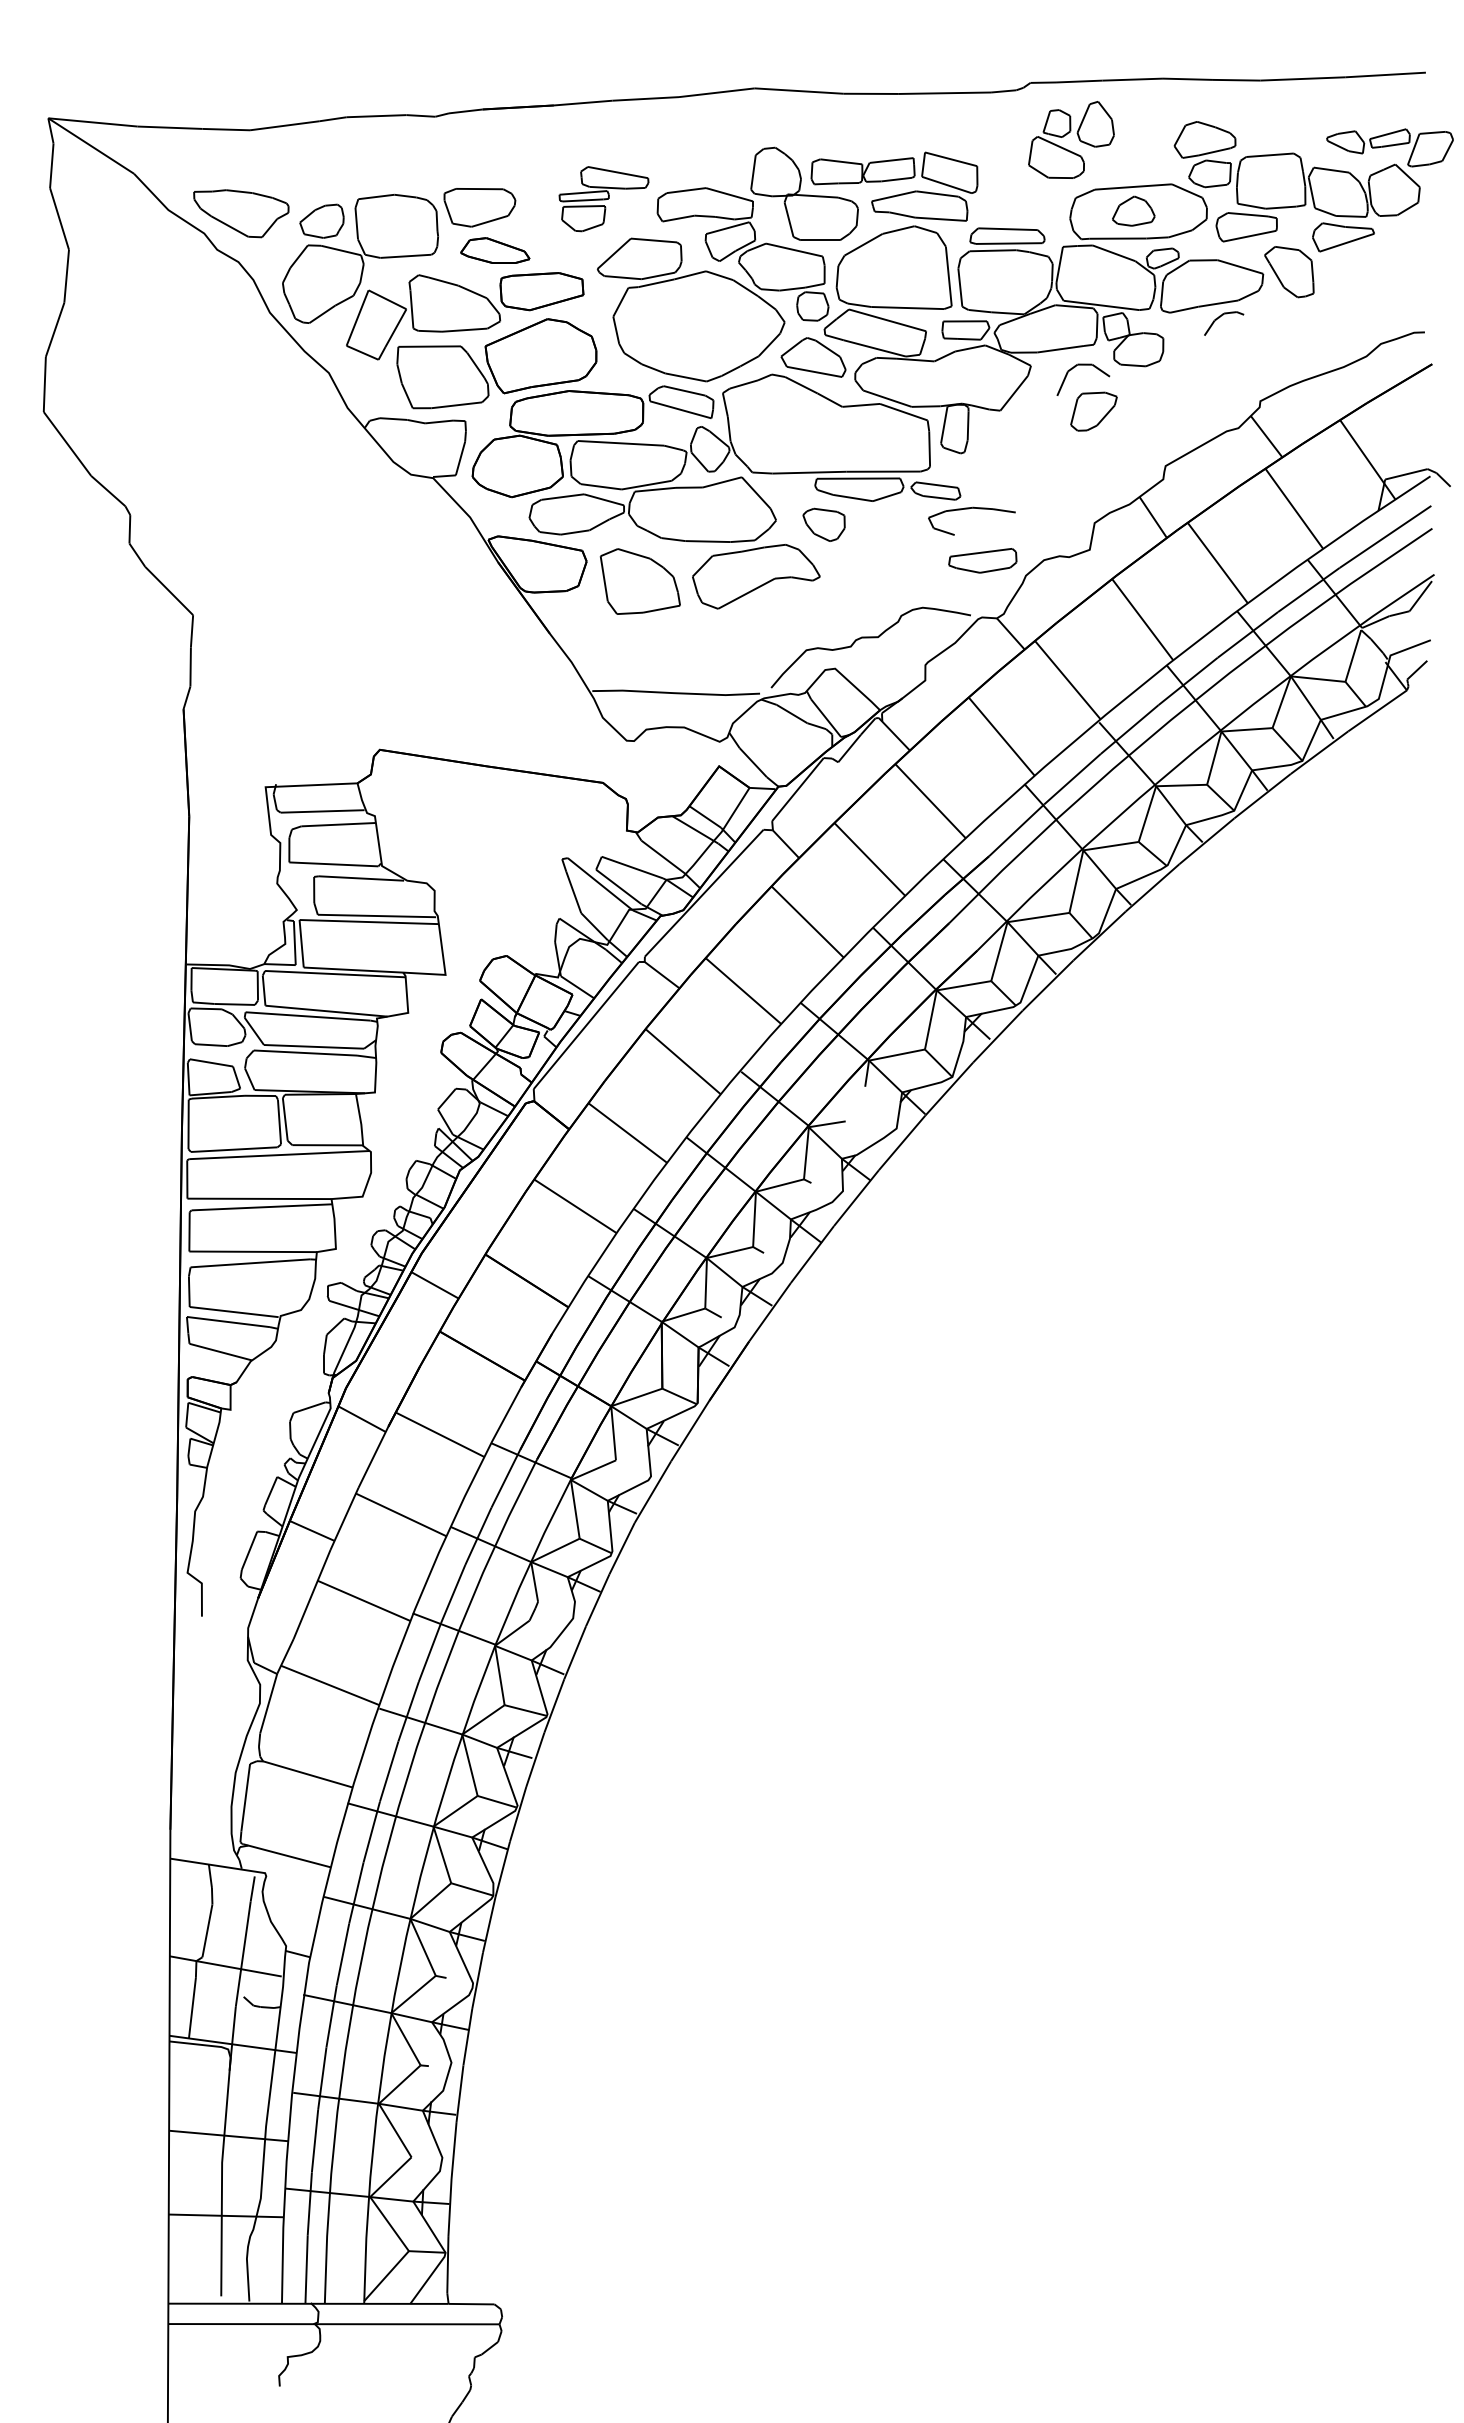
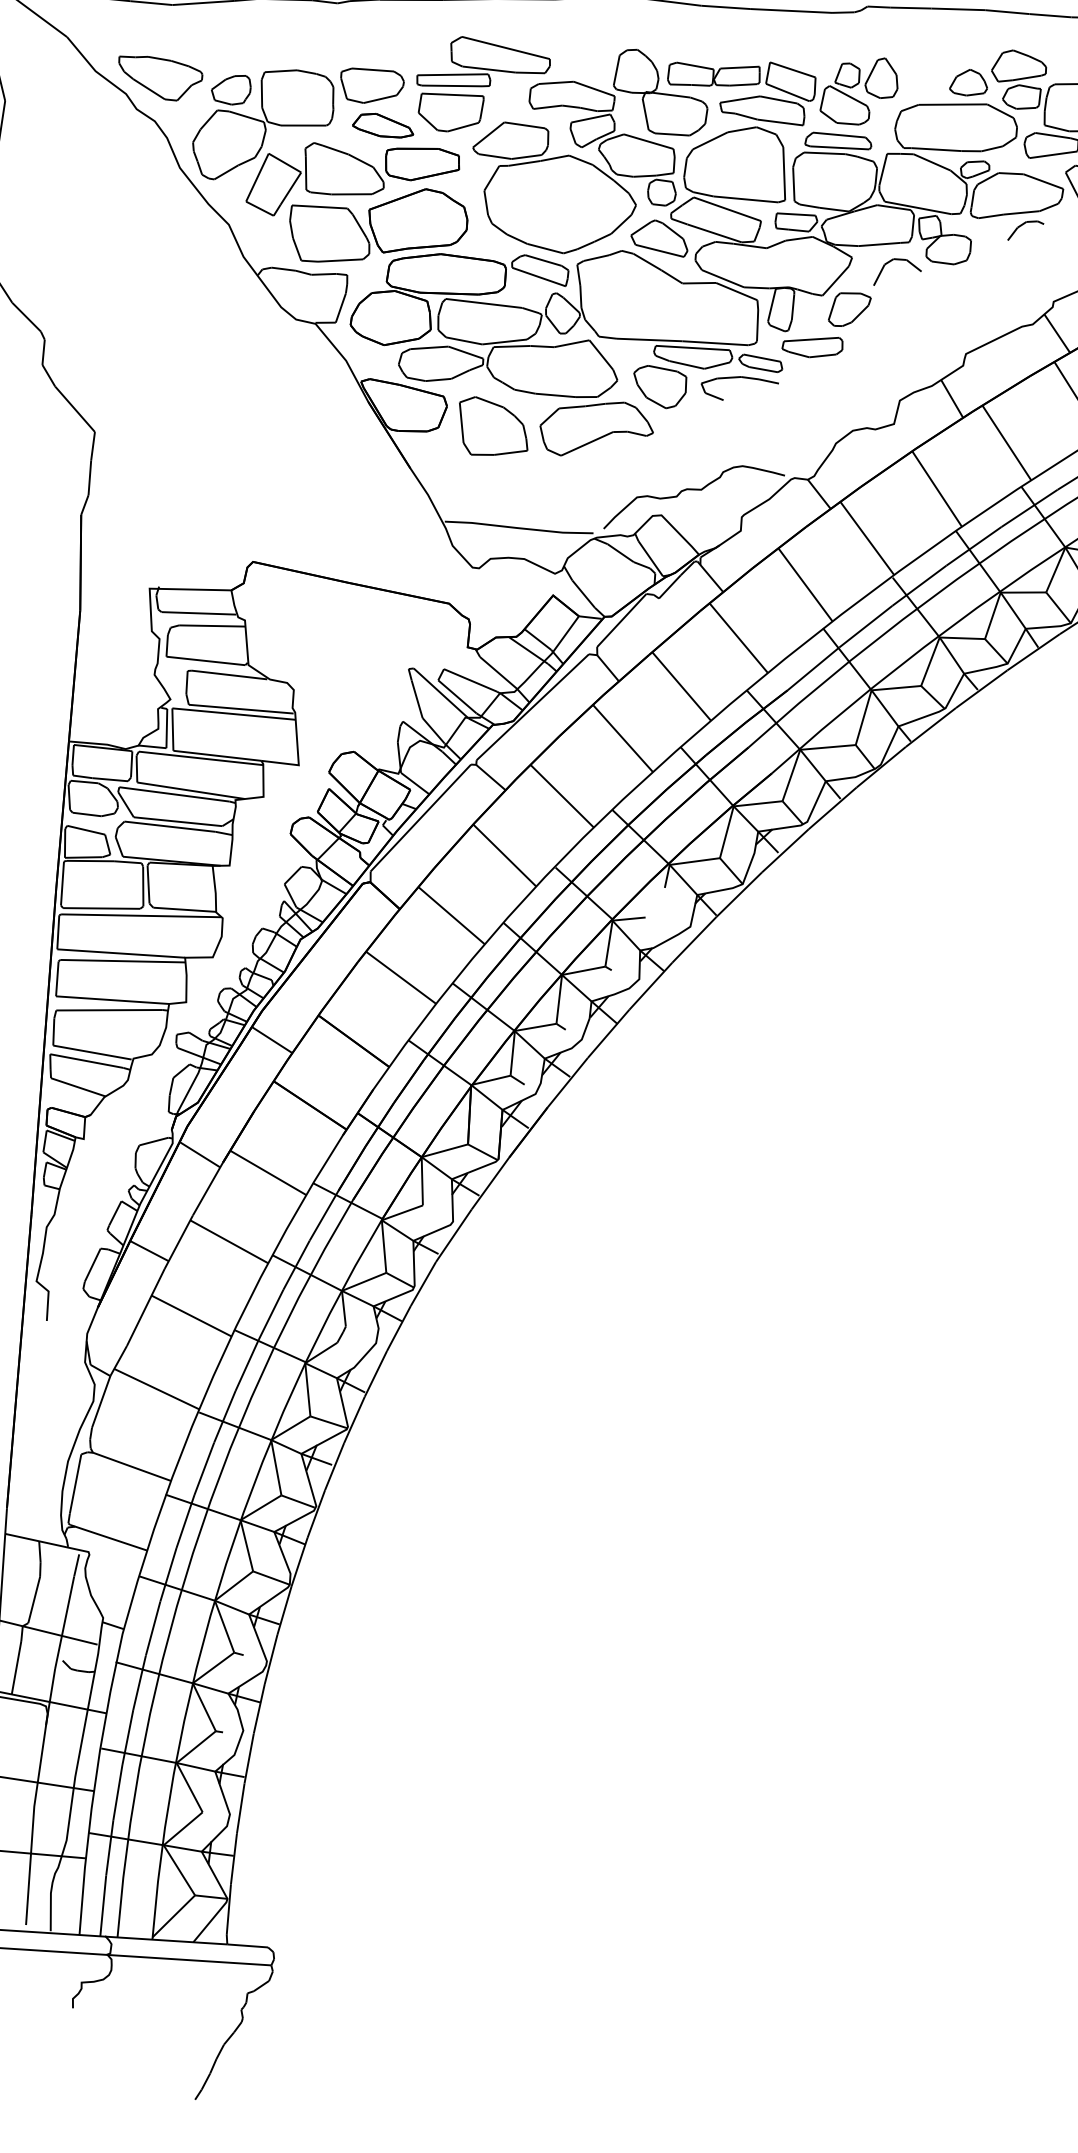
part: (1069, 133) -> (858, 84), moved
part: (603, 198) -> (482, 85), size x1.67
part: (1133, 210) -> (968, 82), moved
part: (1093, 411) -> (849, 309), moved
curve: (969, 509) -> (738, 378), moved
part: (823, 524) -> (659, 386), size x1.43
part: (982, 560) -> (812, 346), moved

